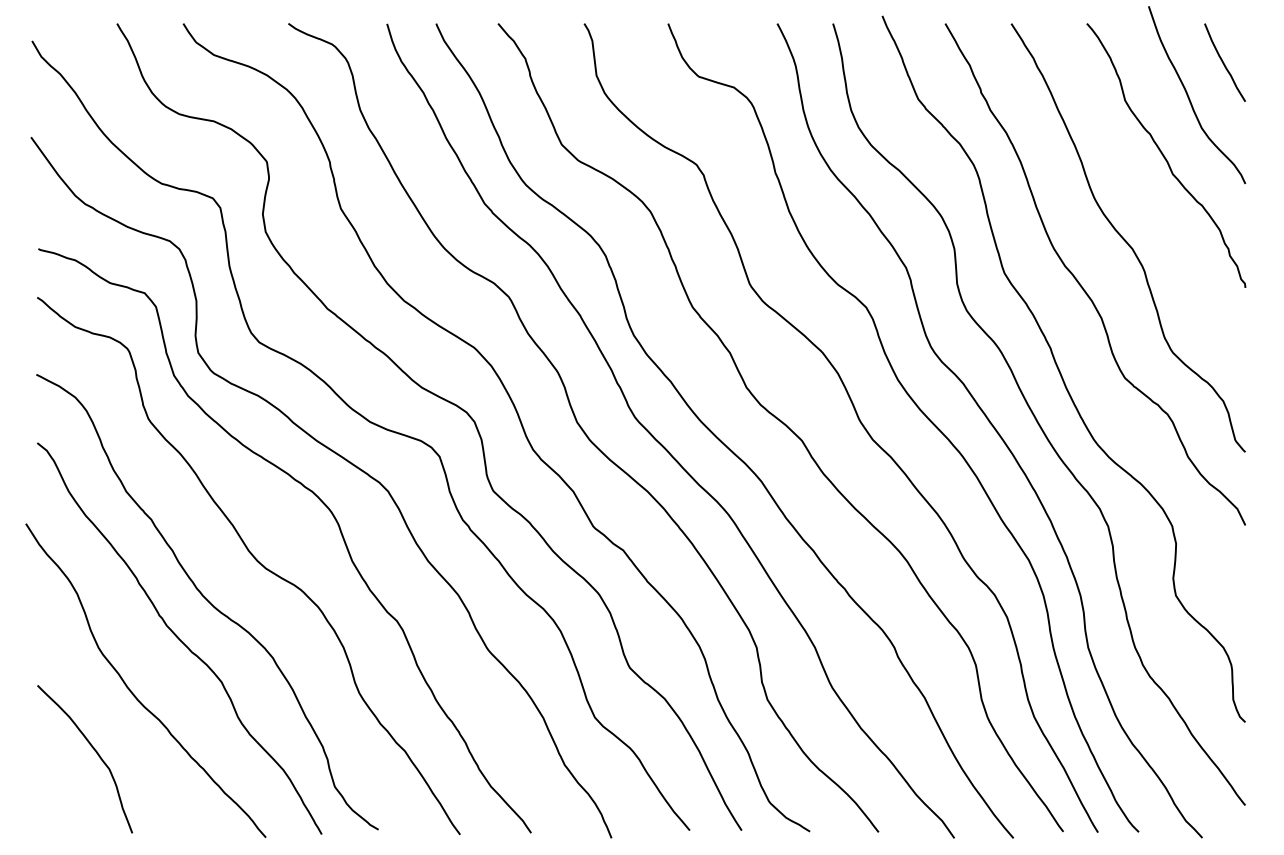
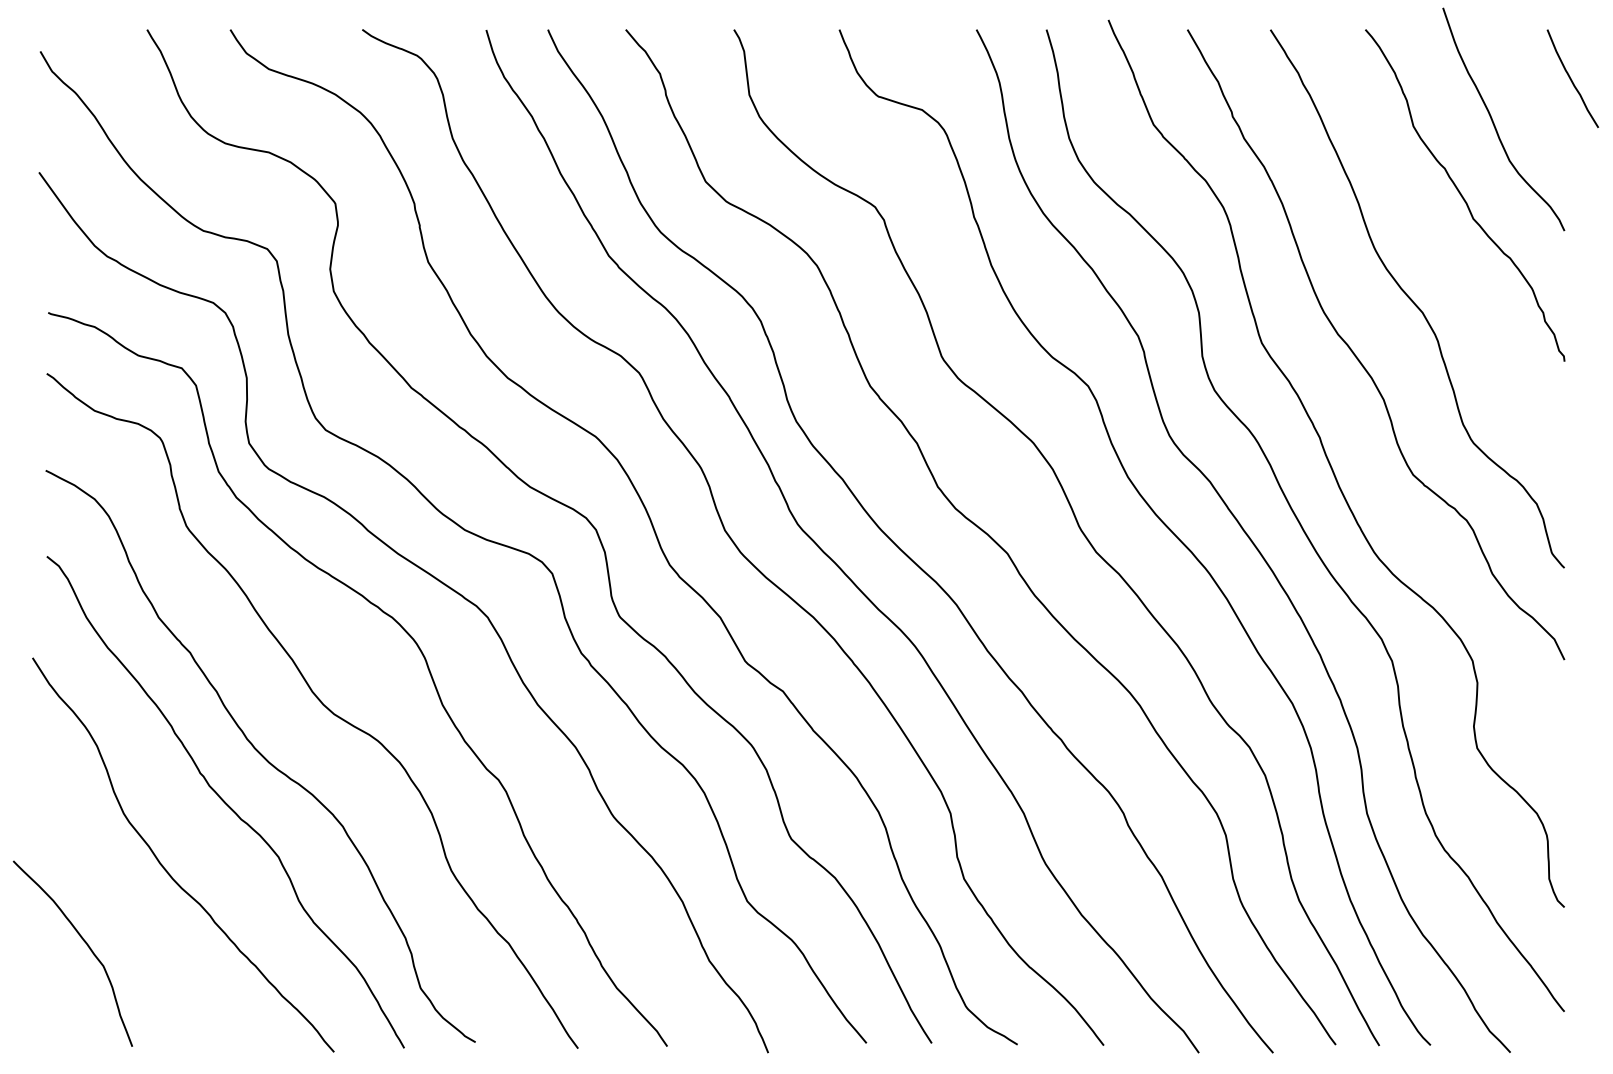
curve: (1224, 62) -> (1572, 78), moved
curve: (95, 752) -> (86, 945), moved

